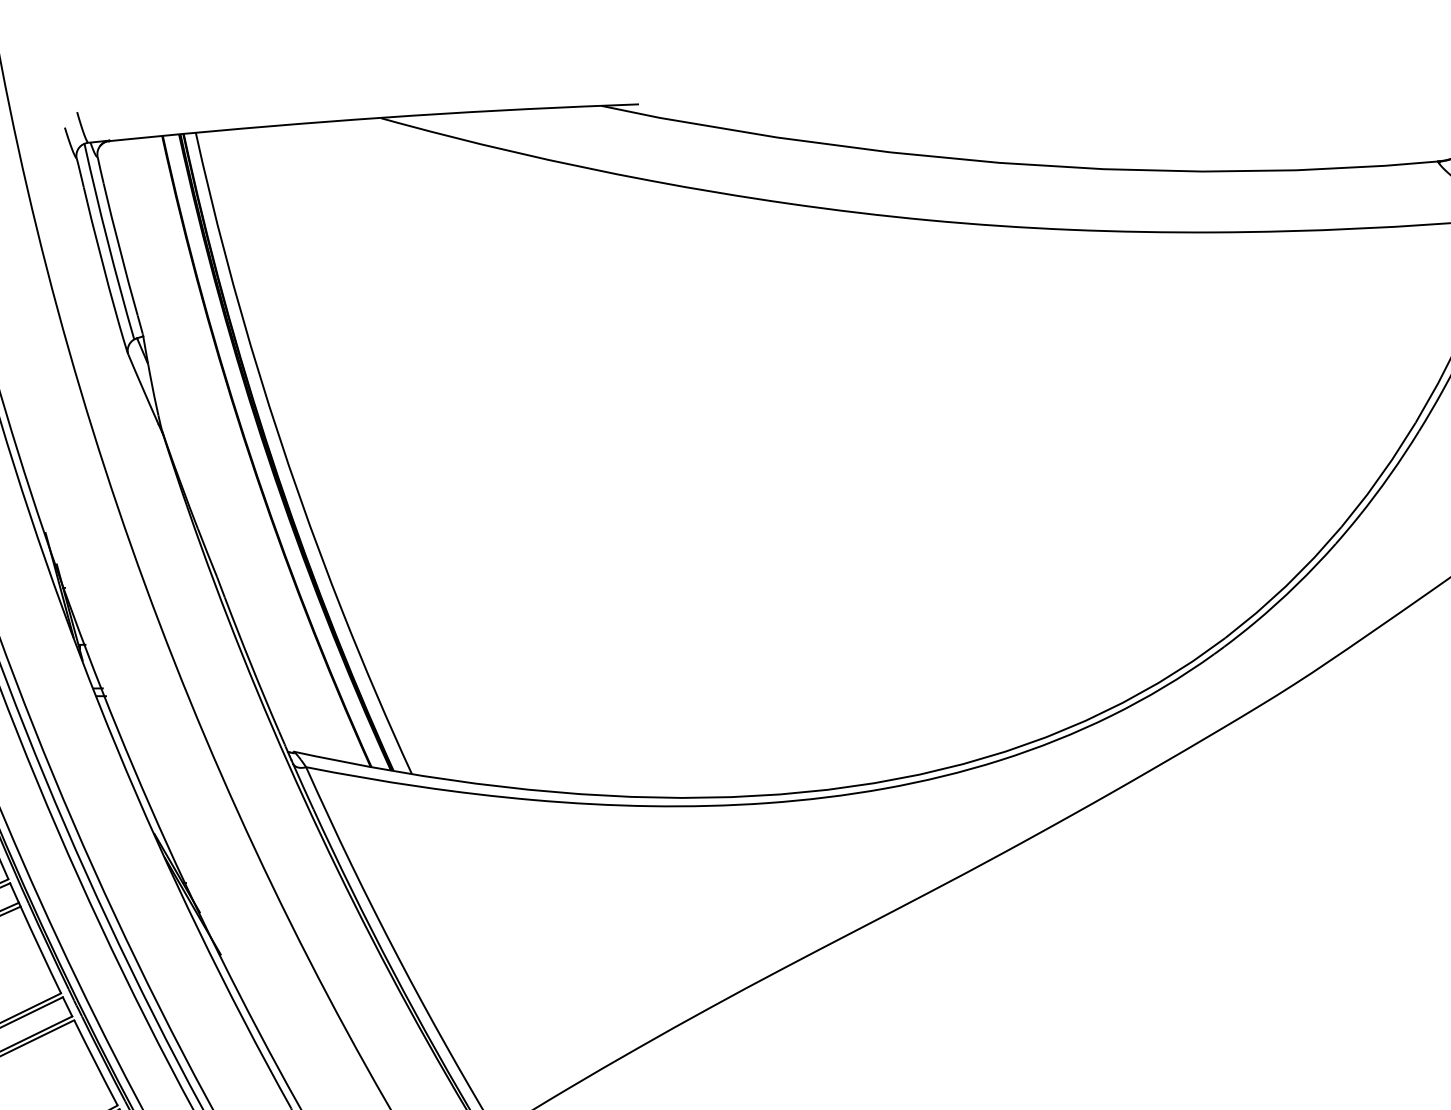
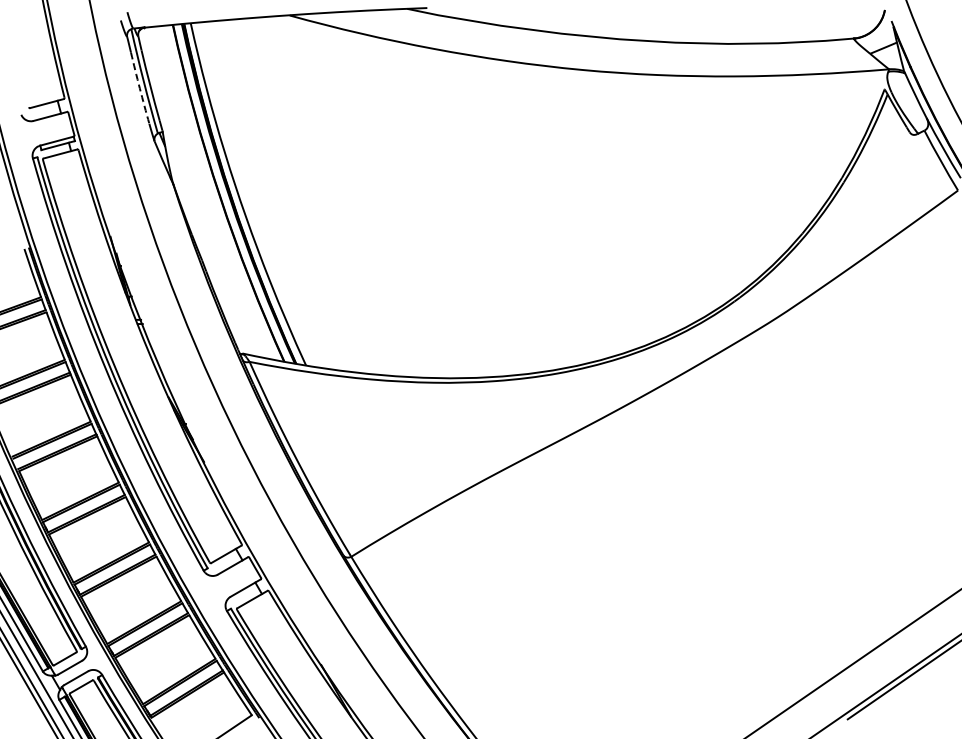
arc: (99, 255) -> (139, 88), solid -> dashed

